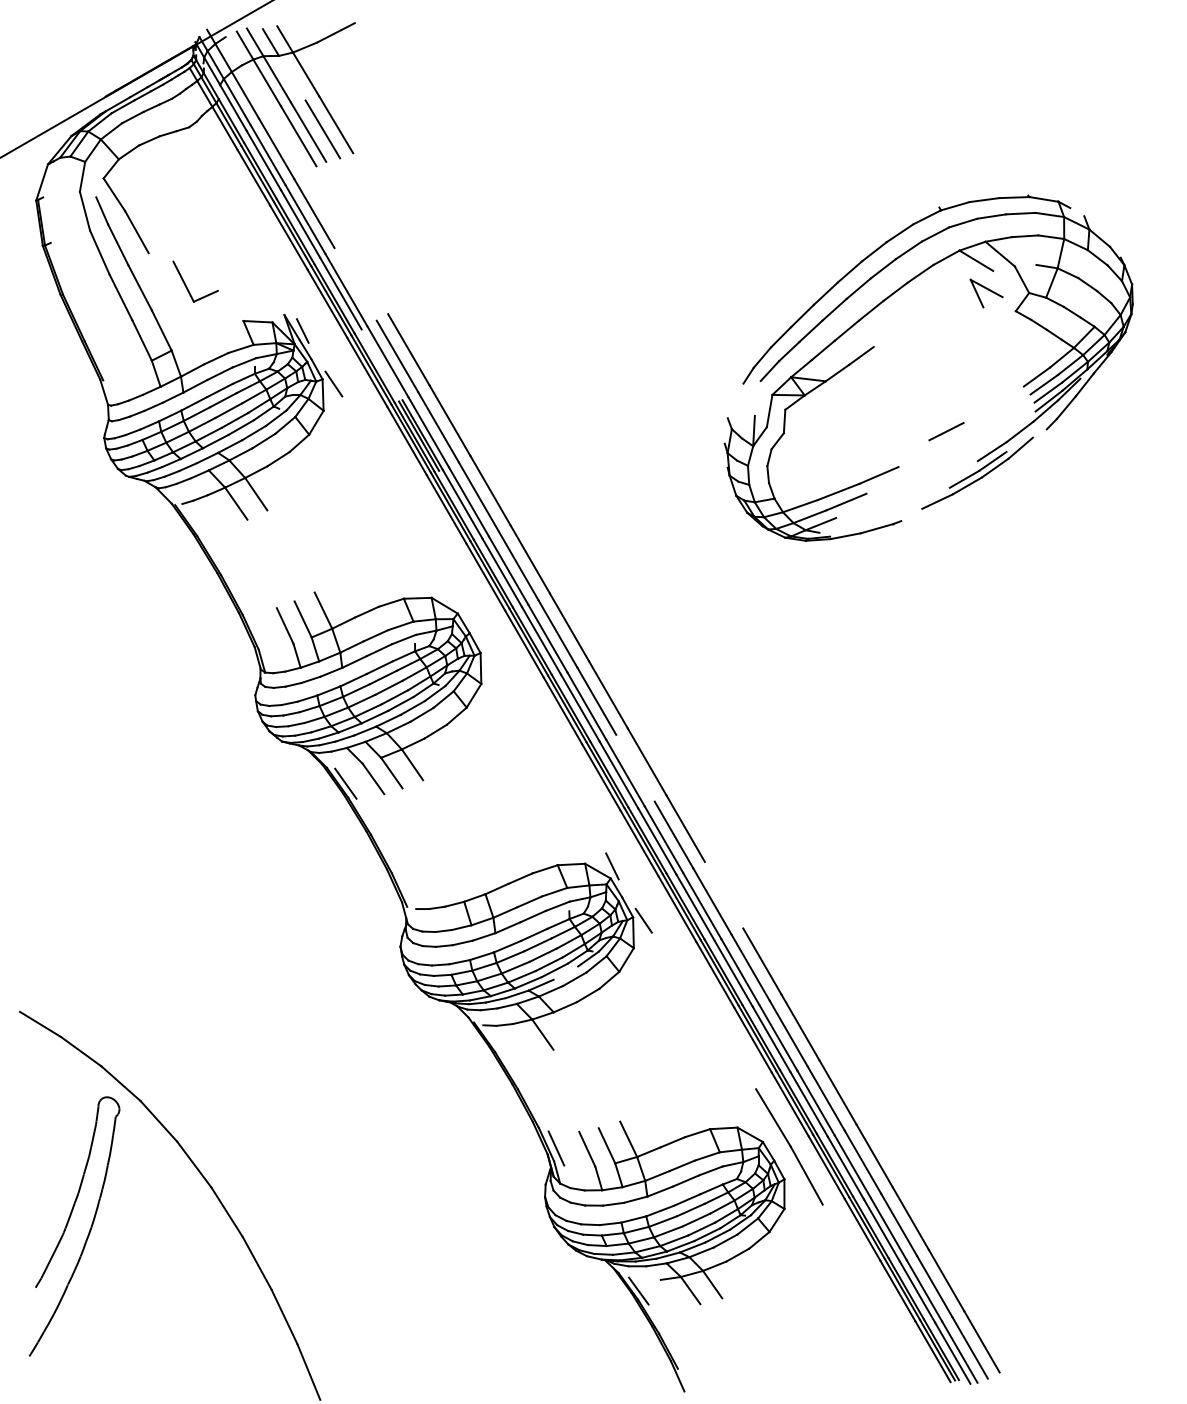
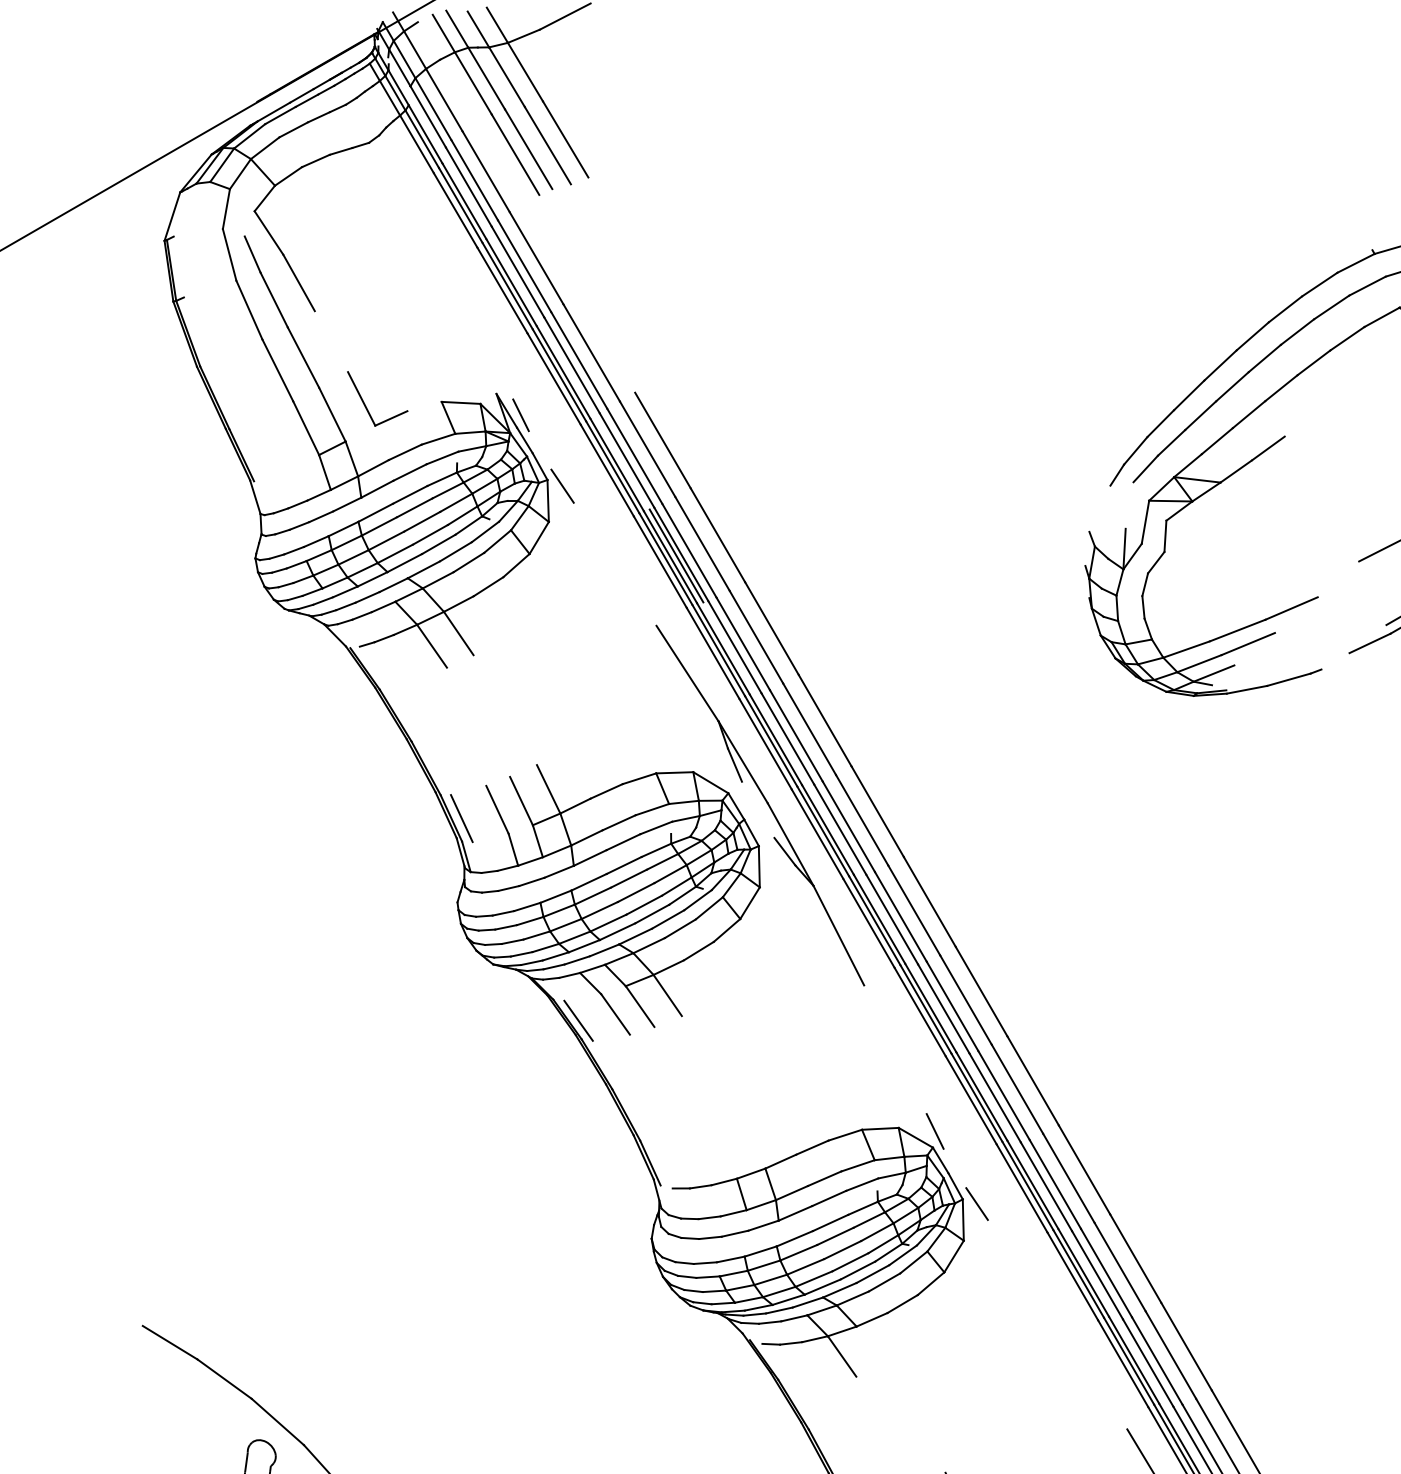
line: (291, 77) -> (505, 76), added
line: (355, 284) -> (591, 353), added
part: (187, 286) -> (366, 405), moved
line: (381, 364) -> (626, 460), added
part: (481, 622) -> (760, 805), added
line: (258, 632) -> (461, 818), added
line: (635, 767) -> (966, 999), added
line: (723, 894) -> (1083, 1168), added
line: (565, 972) -> (872, 1273), added

